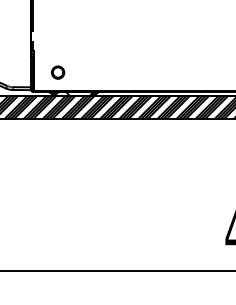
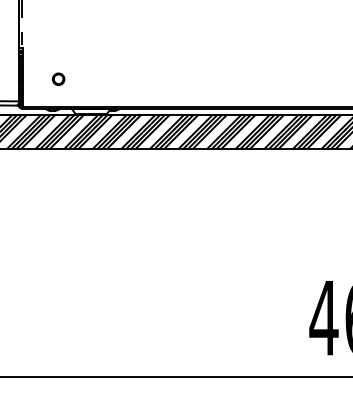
part: (57, 72) -> (57, 79), size x0.62

